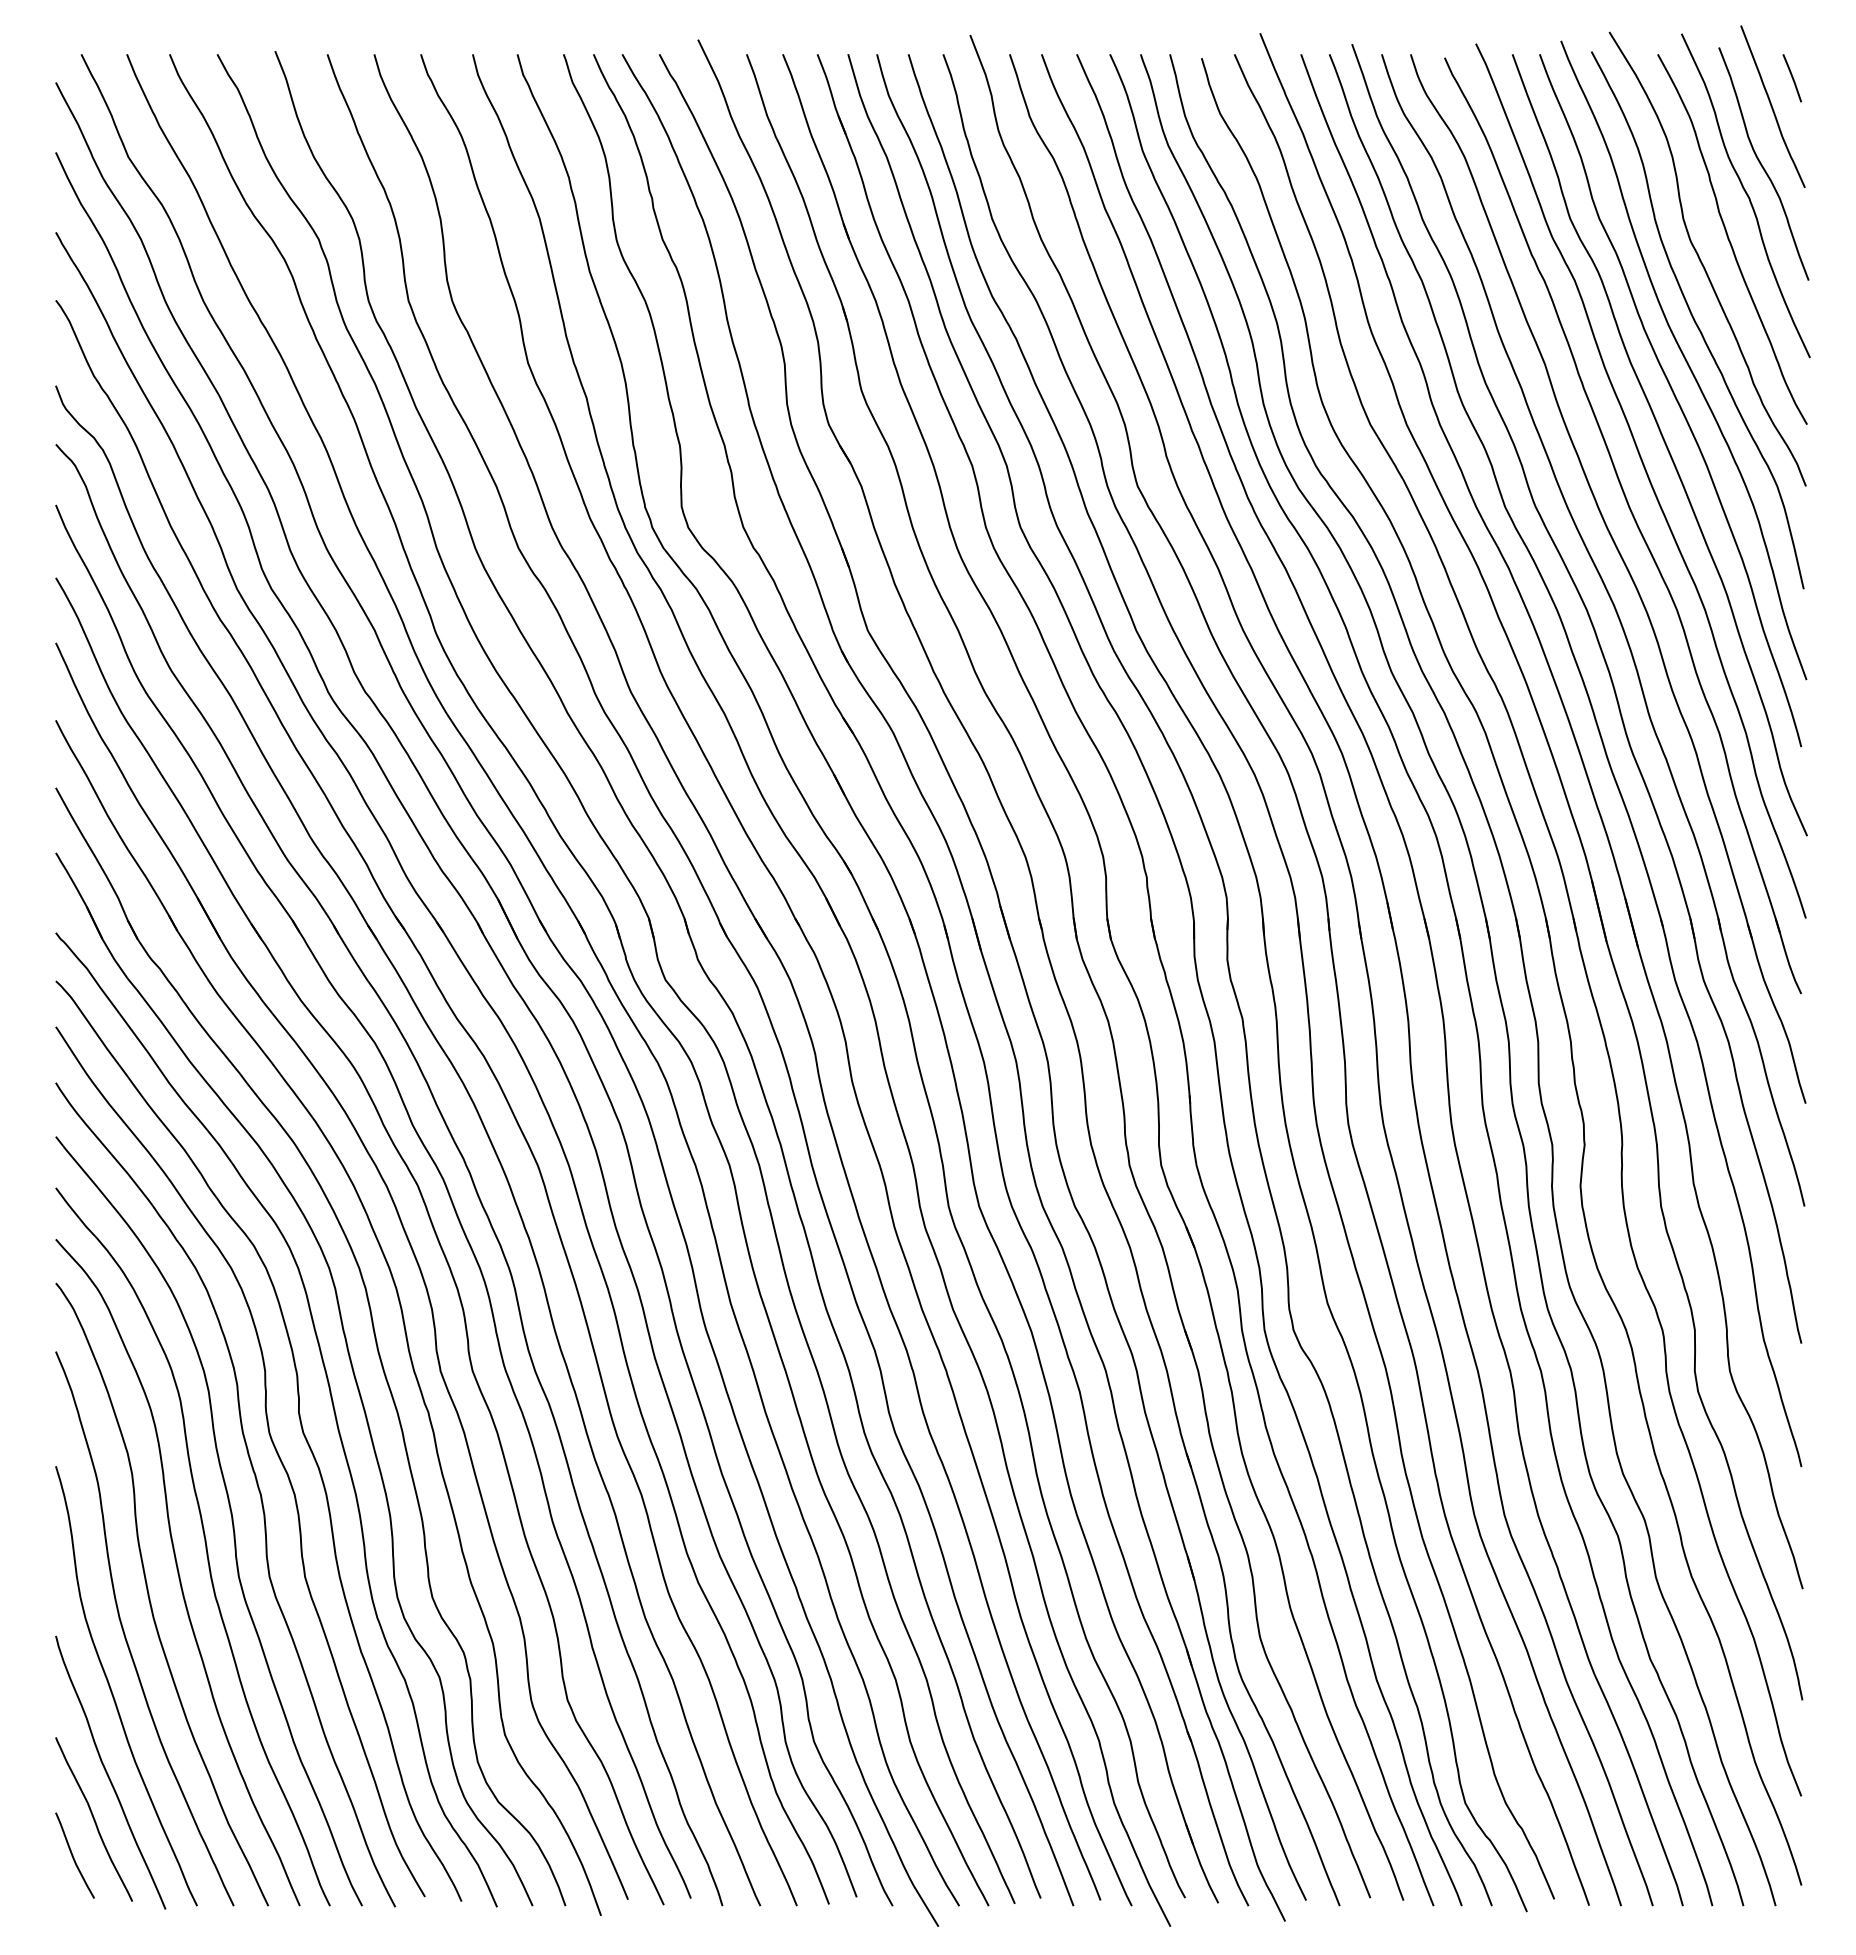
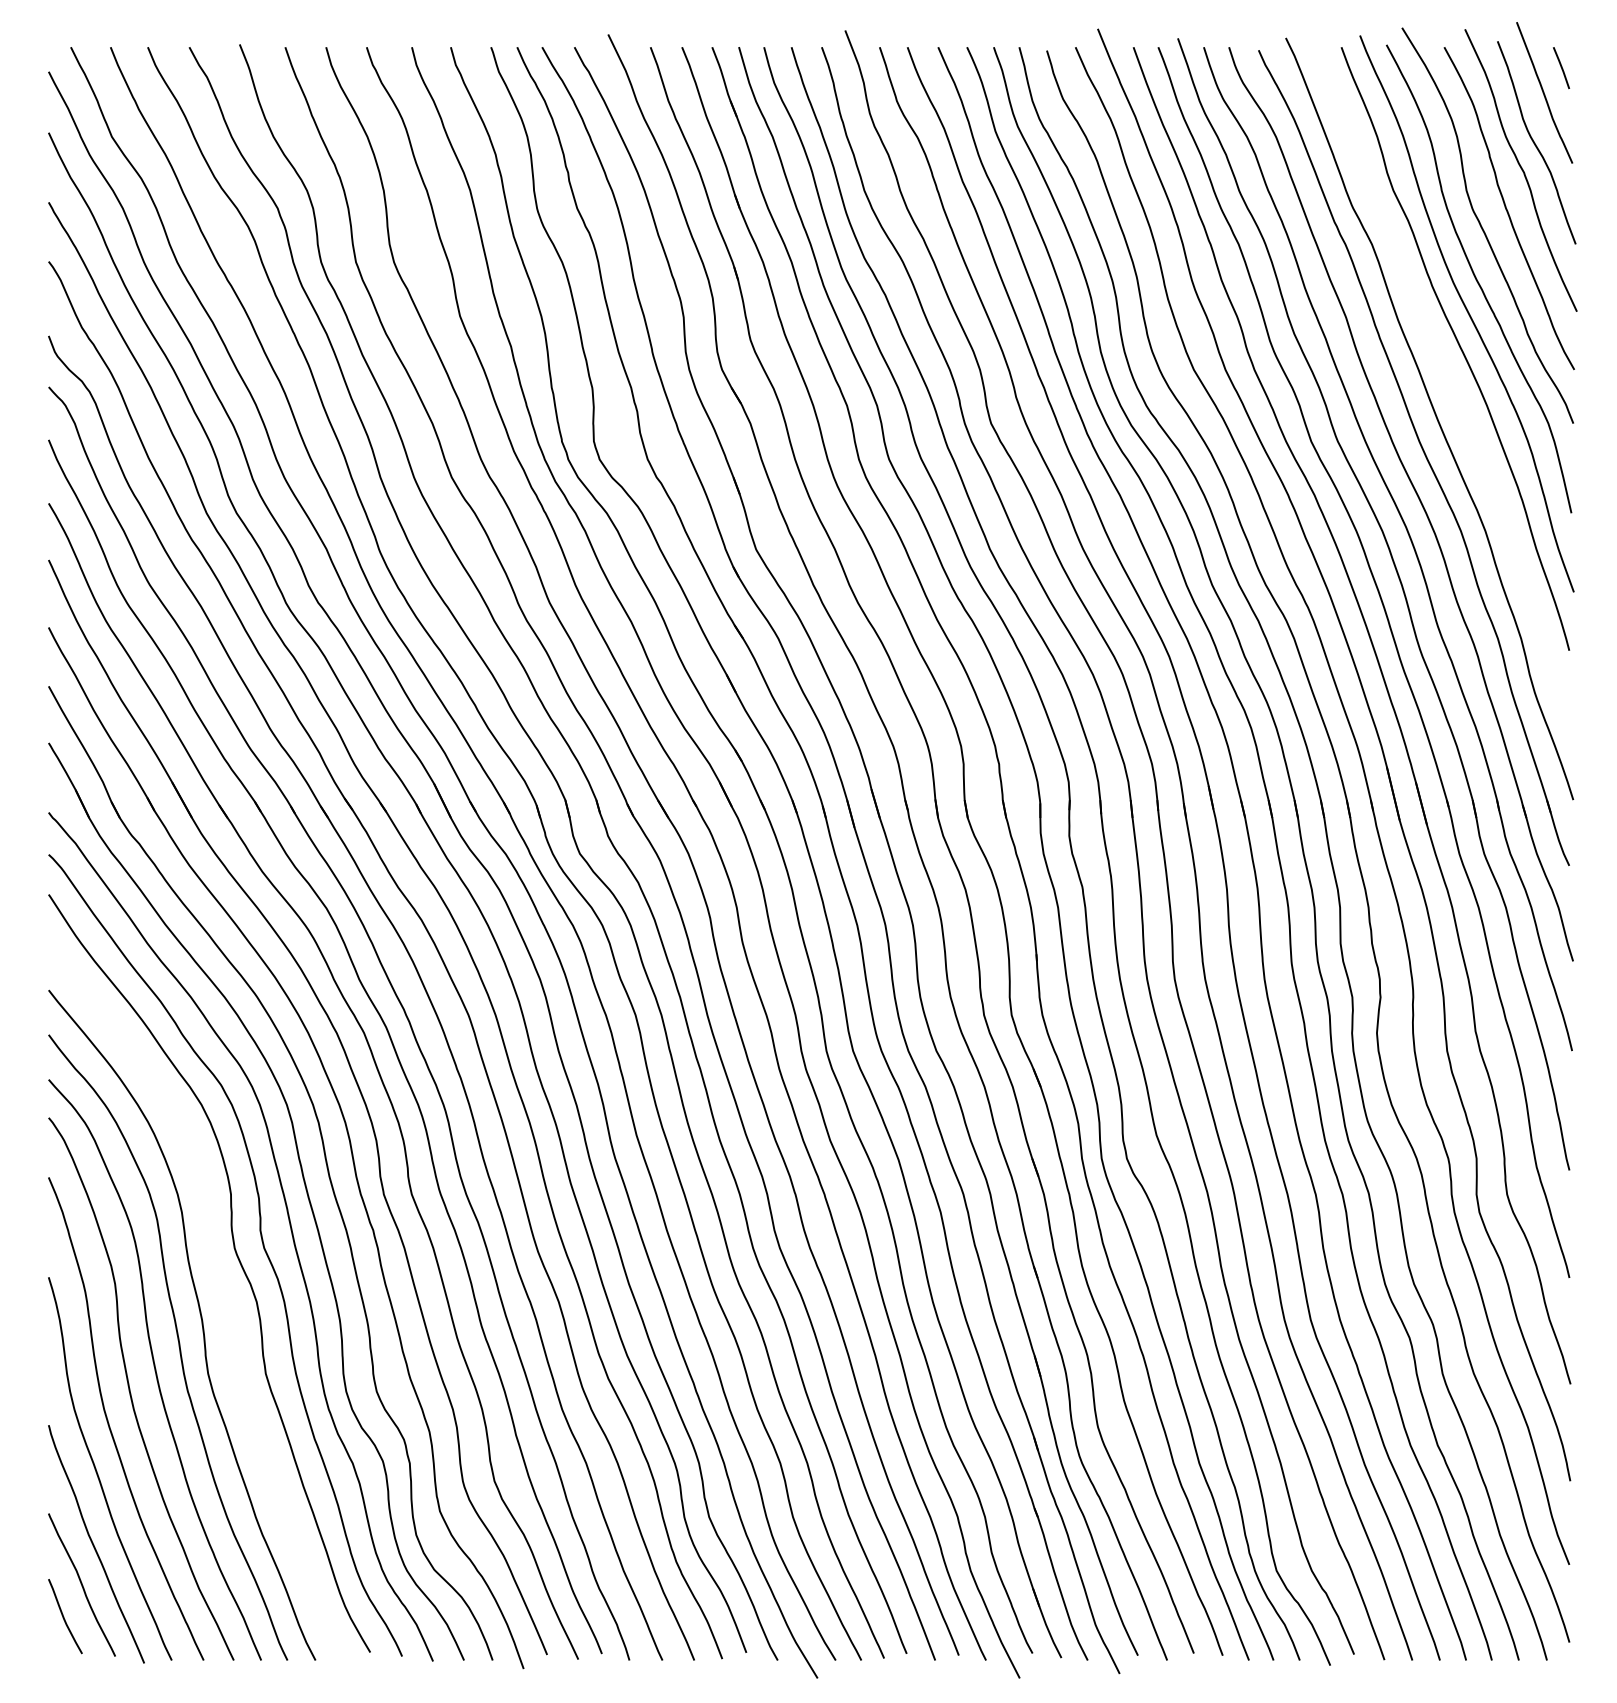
curve: (1664, 444) -> (1450, 387), removed
curve: (257, 1488) -> (224, 1296), removed

